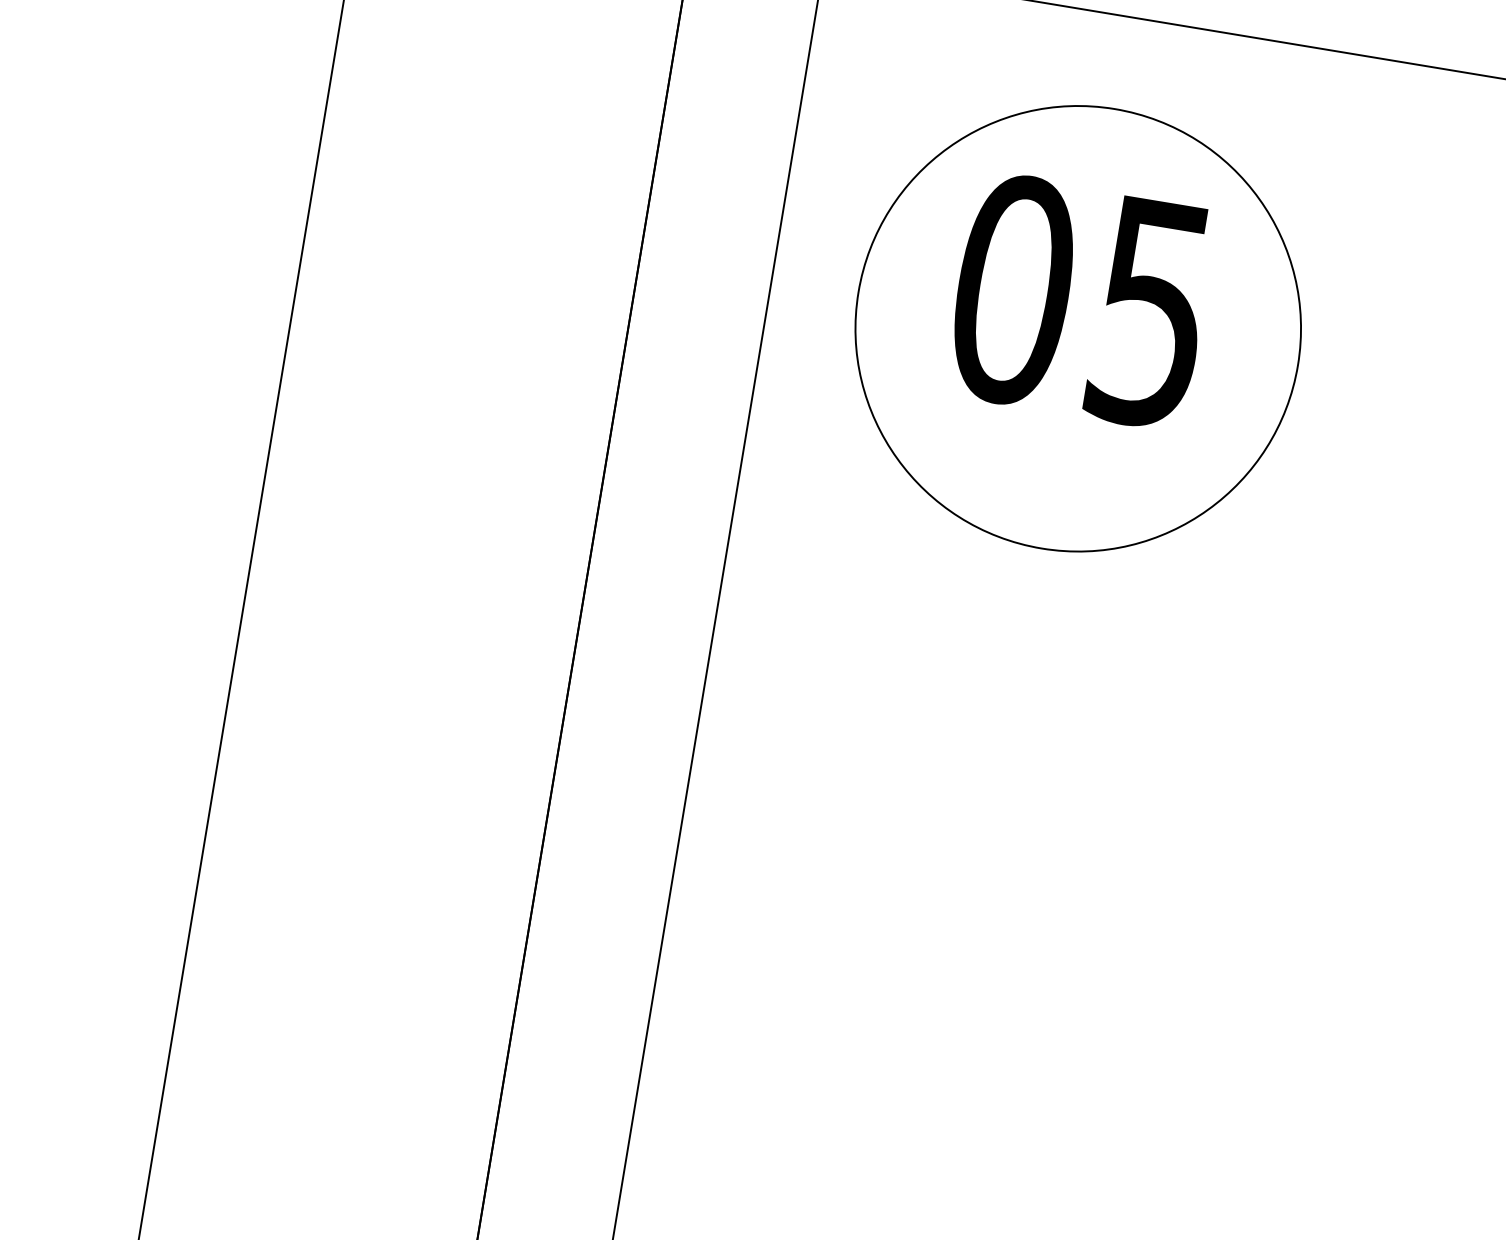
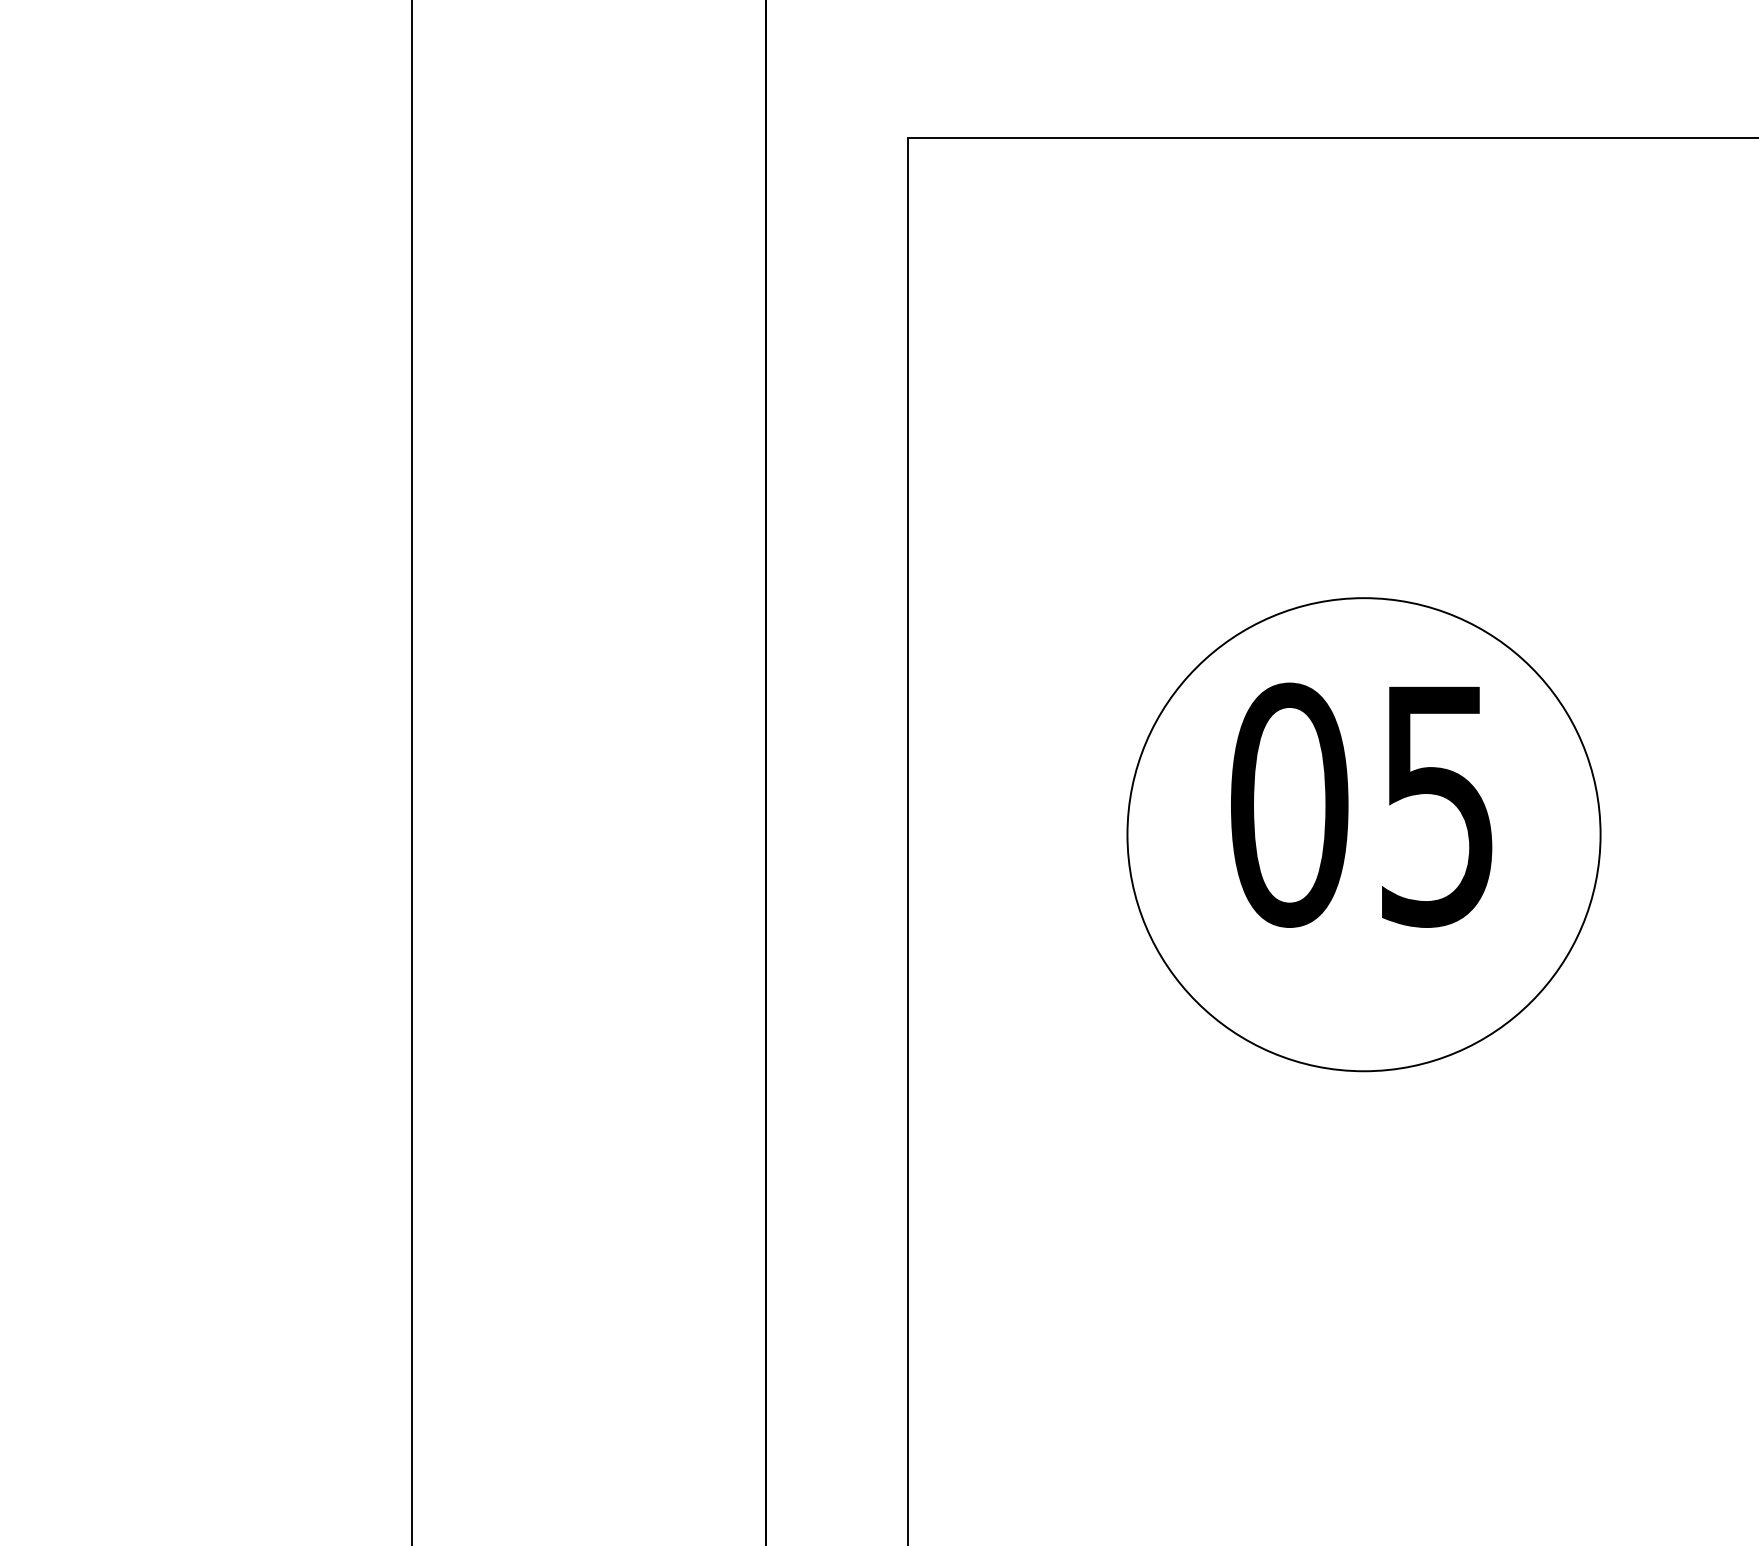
part: (1077, 328) -> (1363, 834), moved

